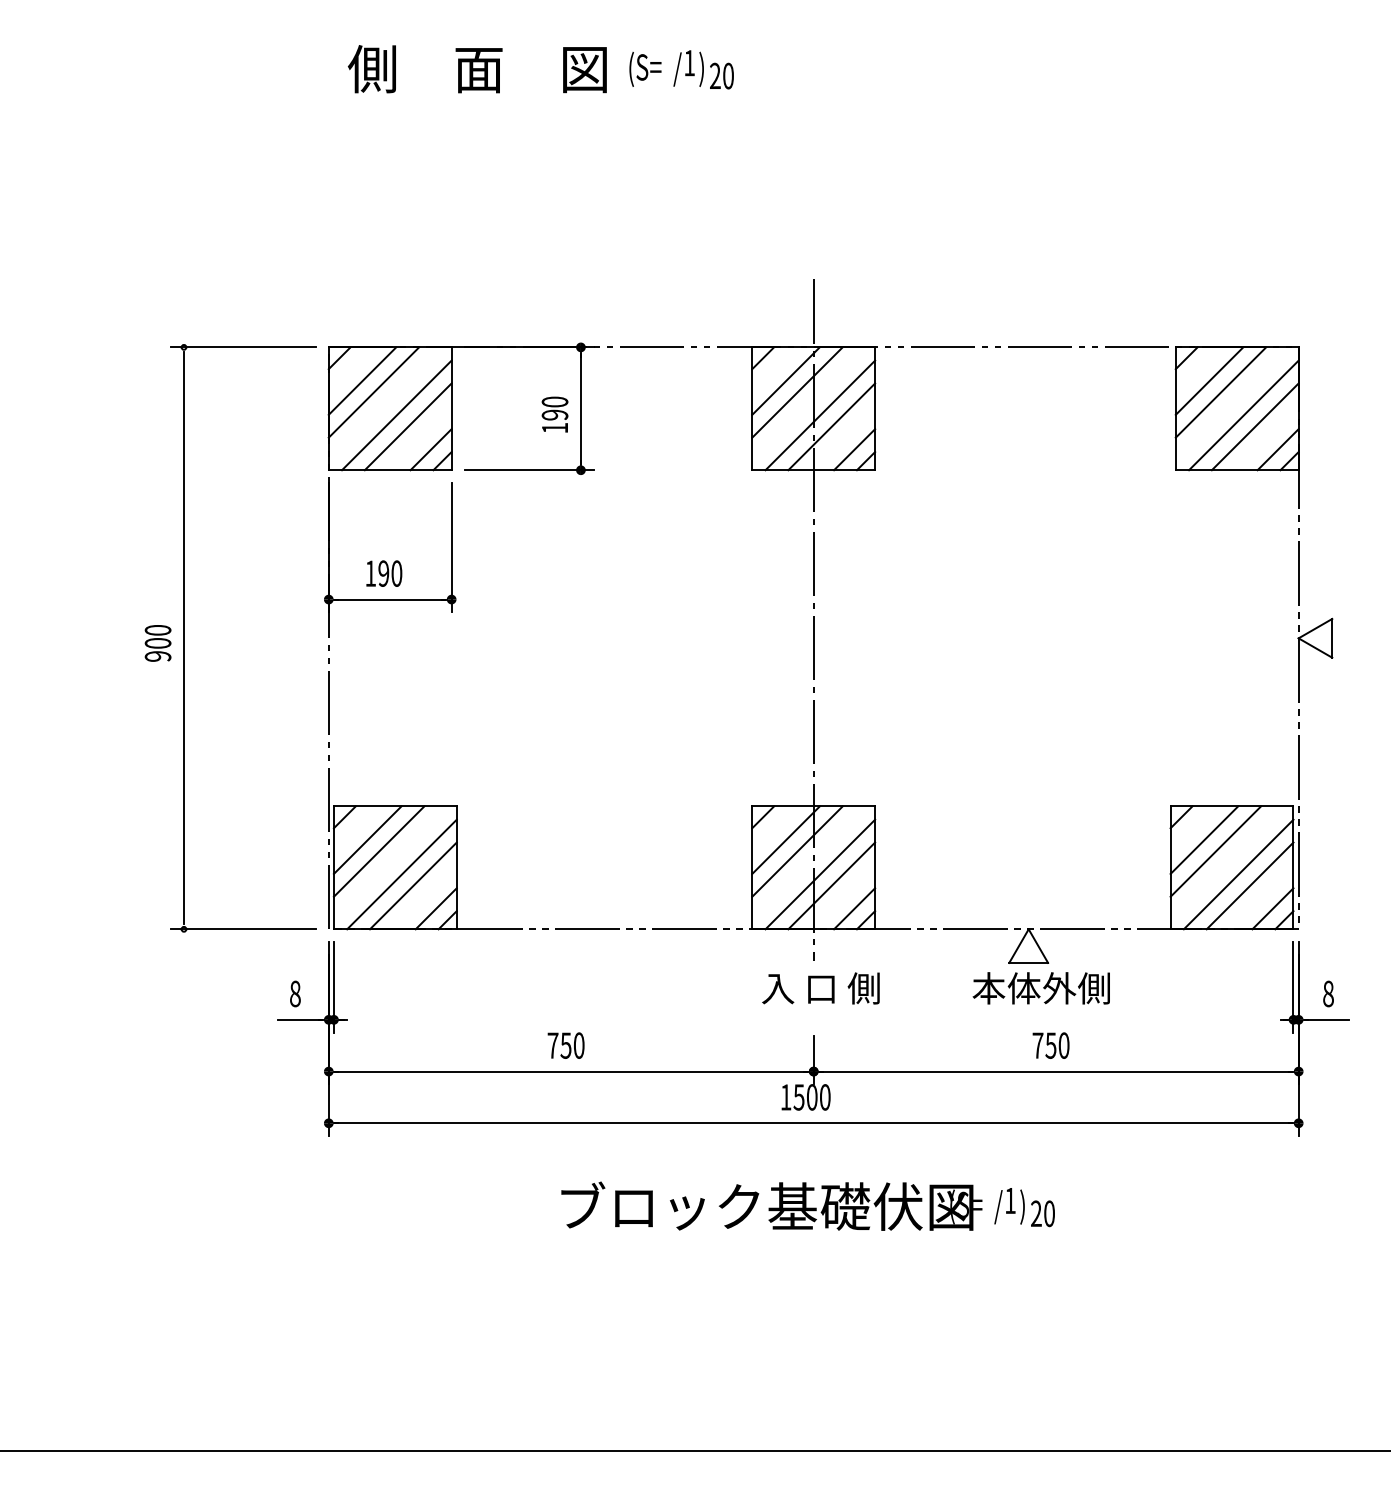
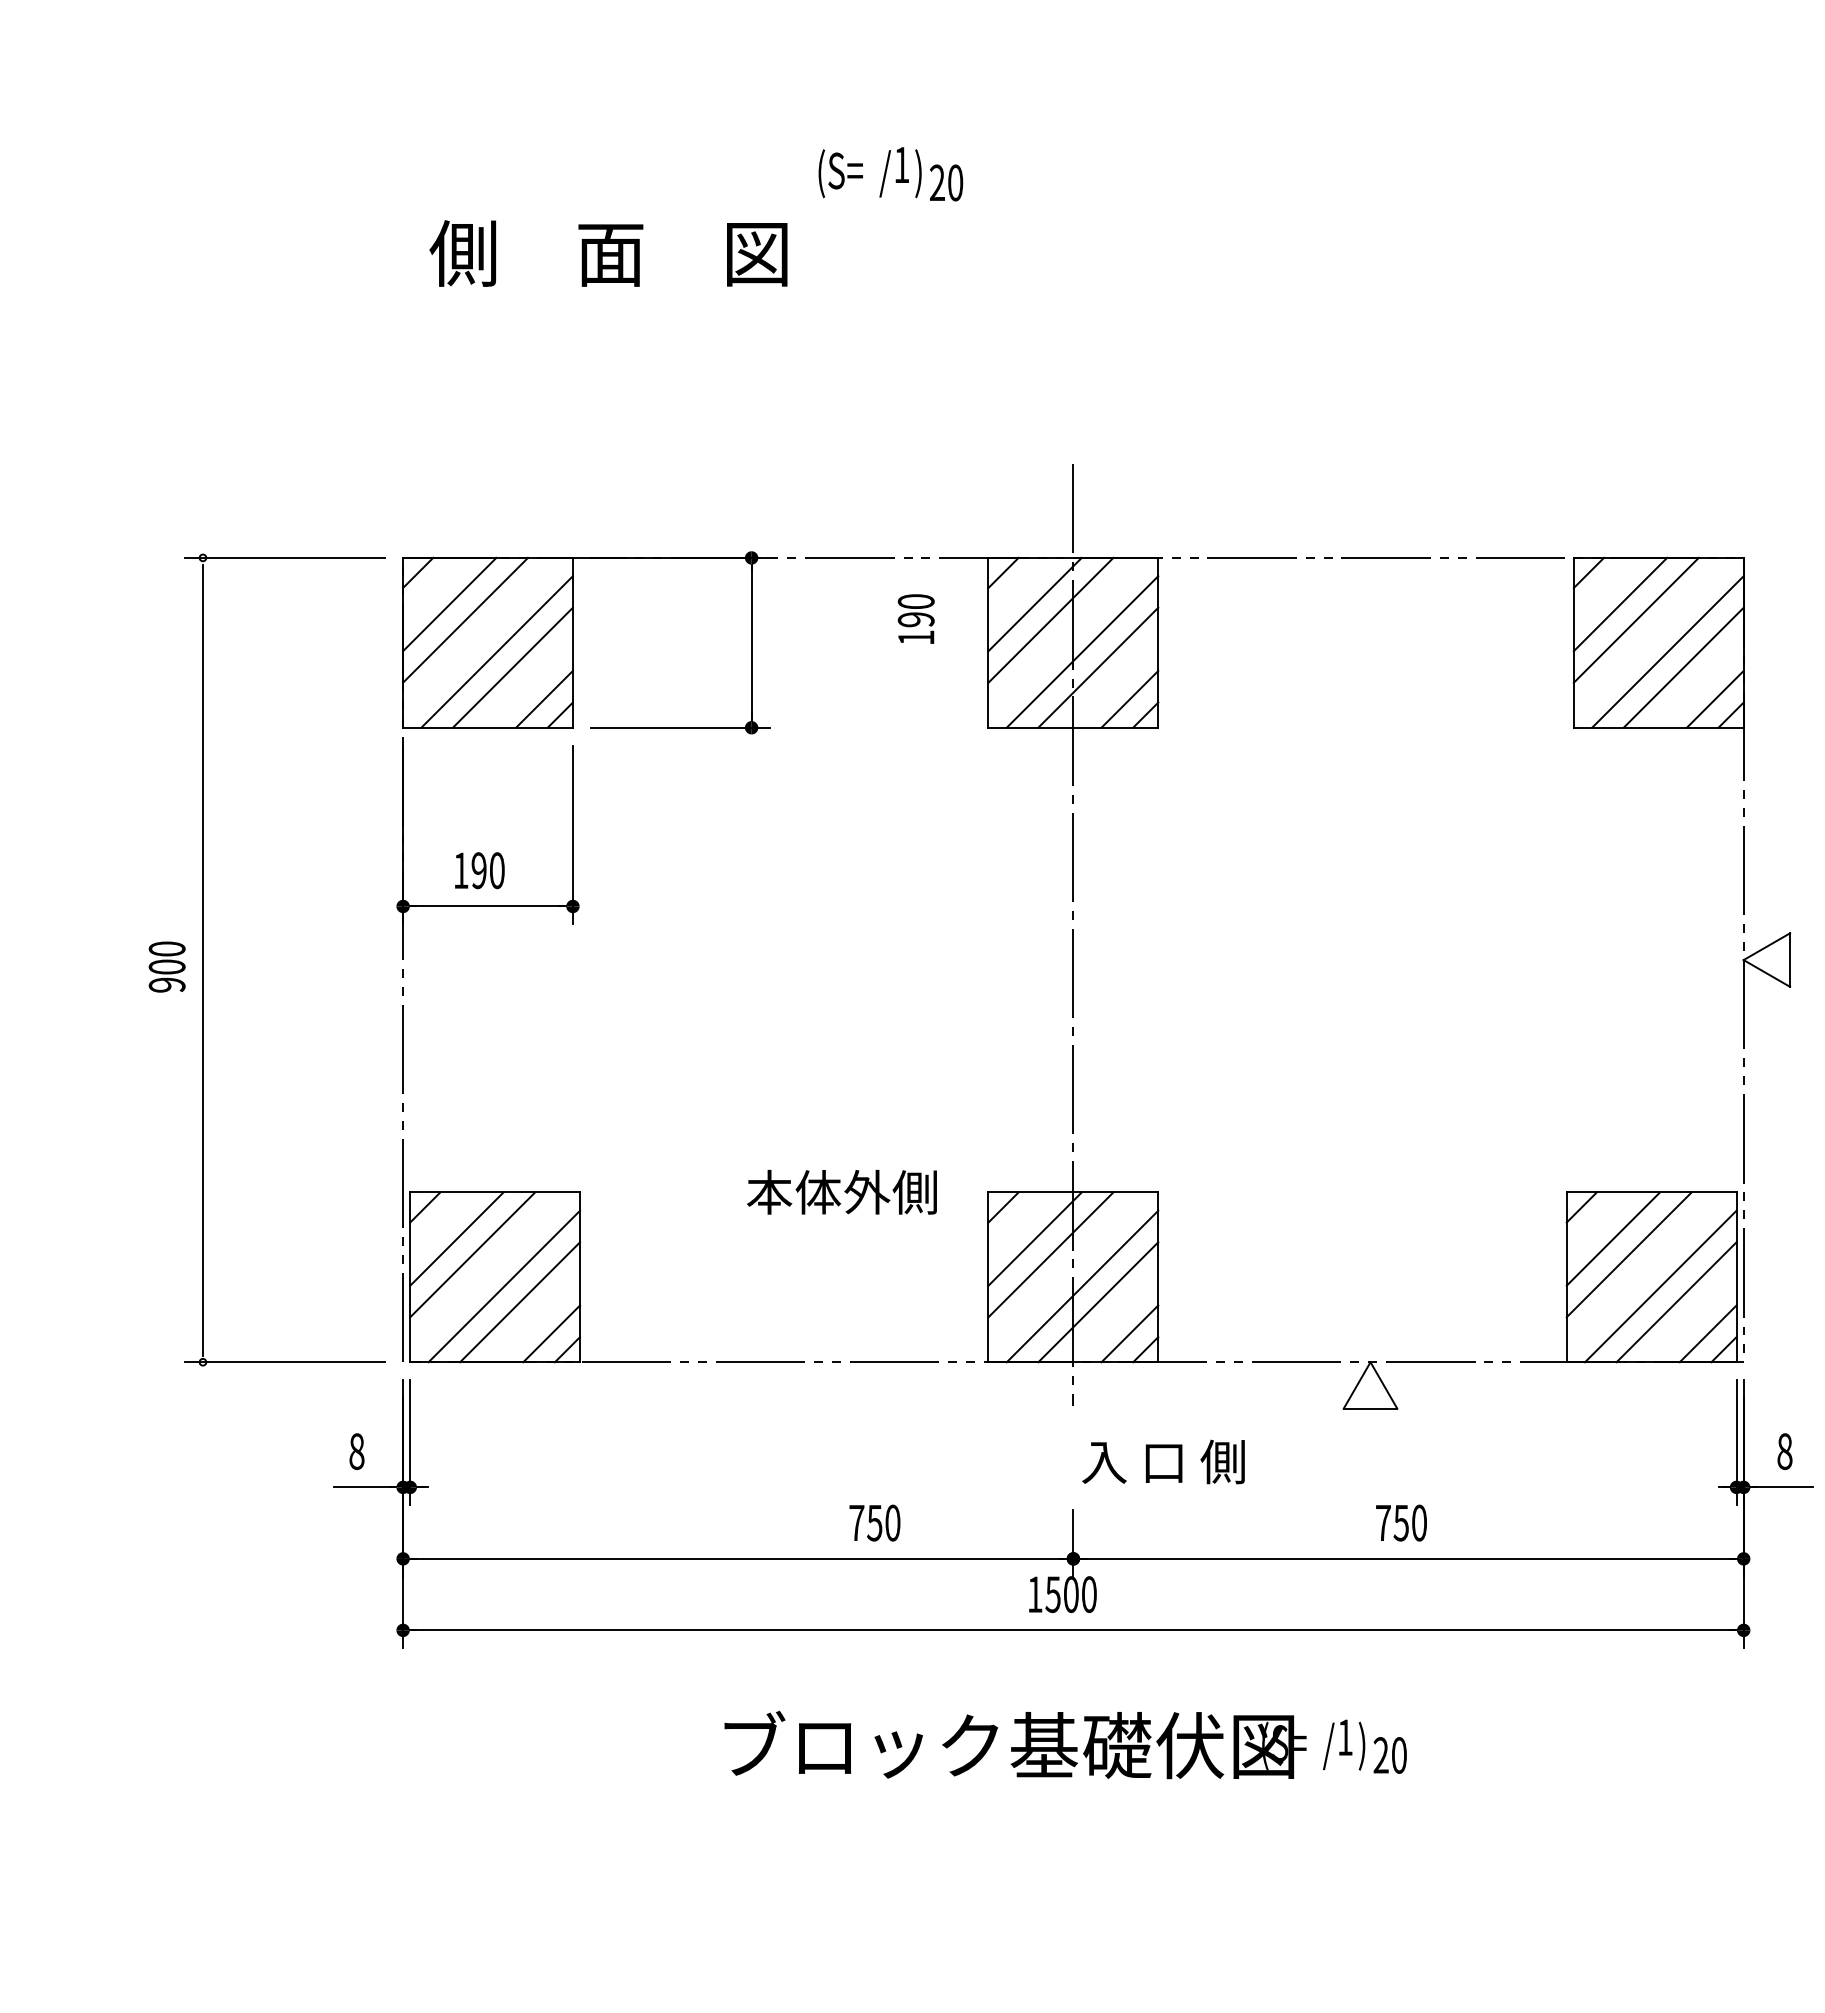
text: (476, 69) -> (607, 253), moved
text: (554, 414) -> (915, 618), moved
text: (820, 988) -> (1162, 1462), moved
text: (1040, 988) -> (840, 1192), moved
text: (565, 1045) -> (874, 1522), moved

